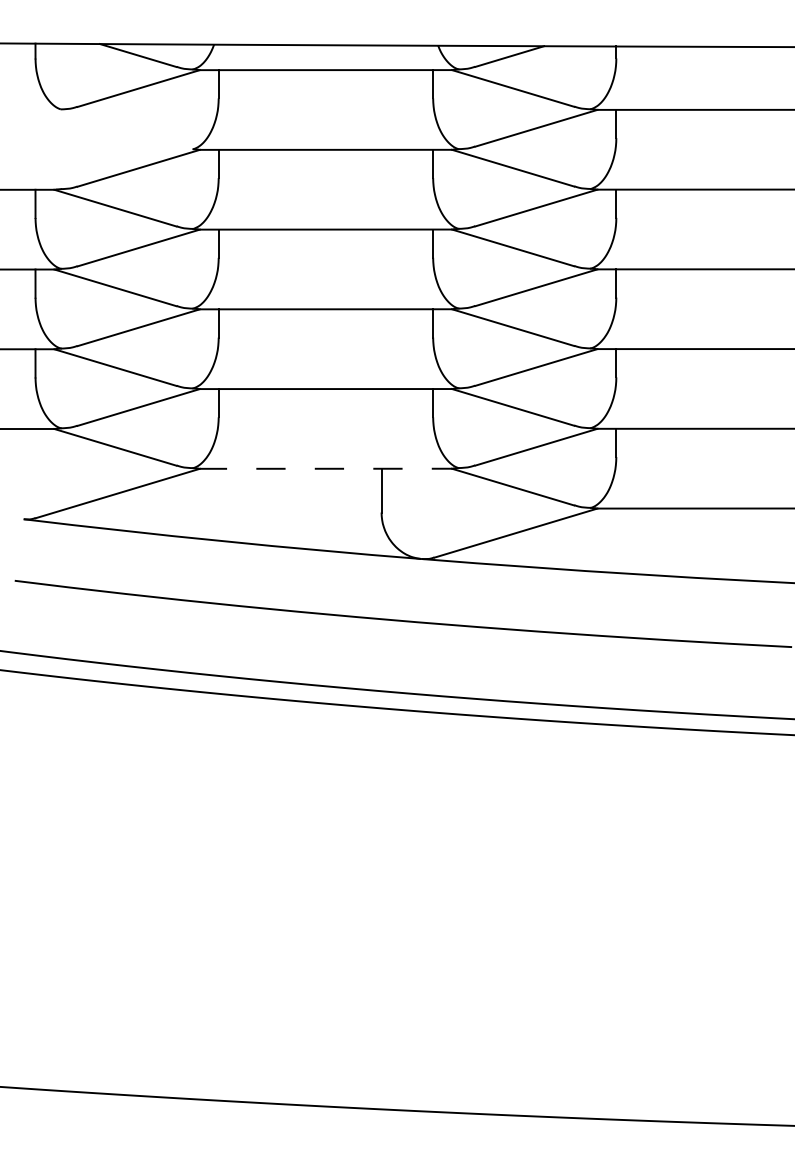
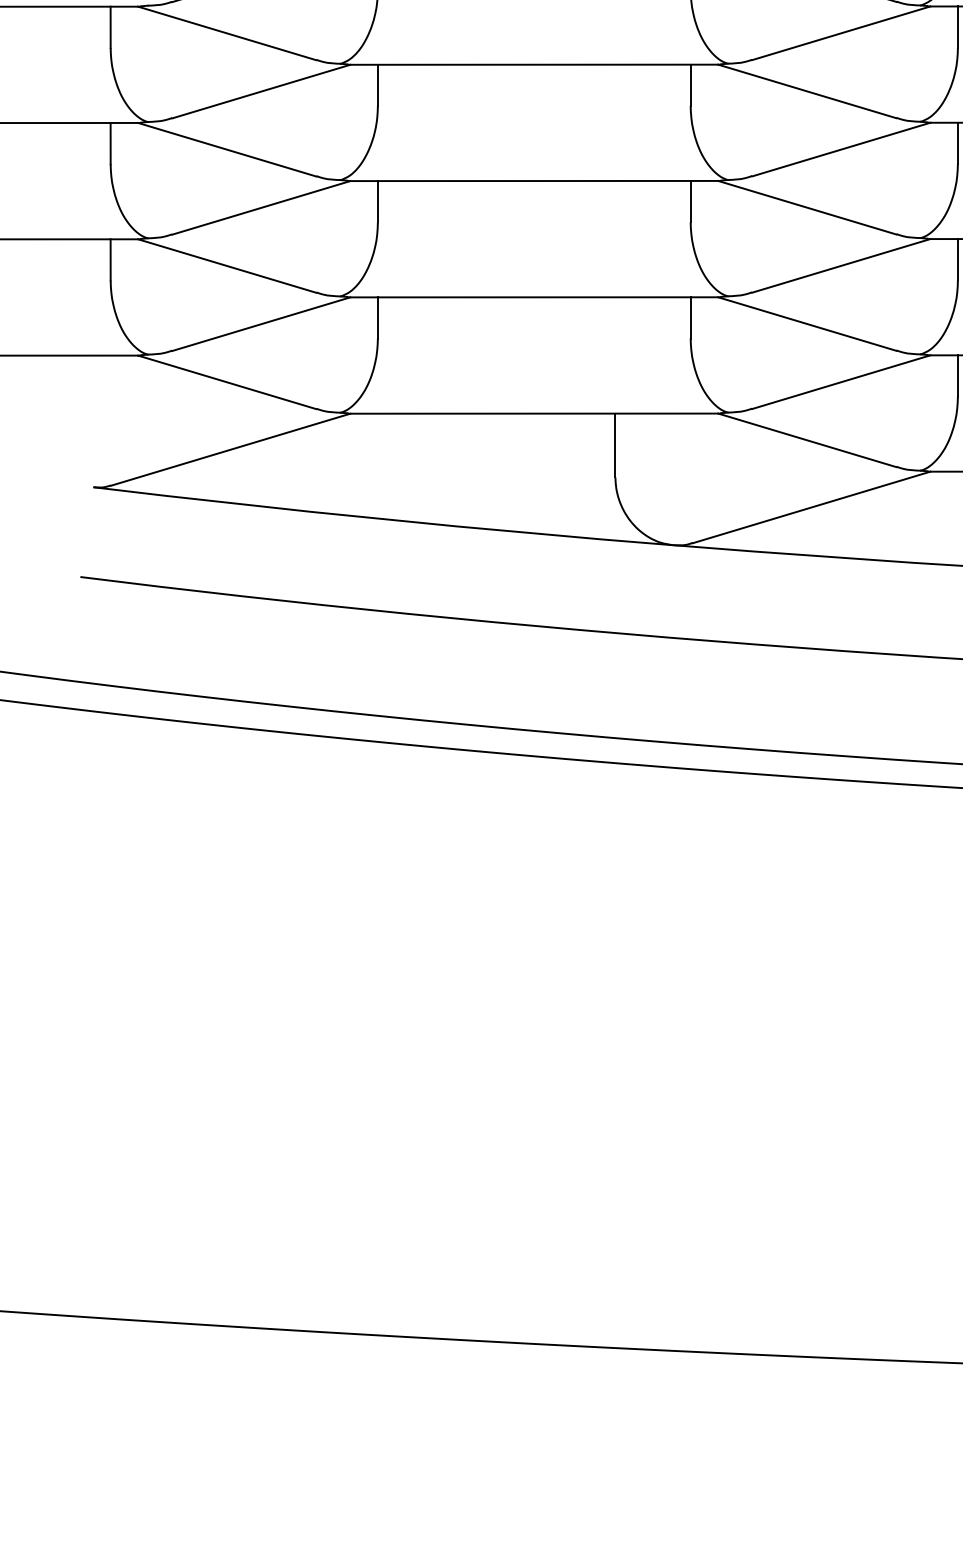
line: (326, 468) -> (535, 413), dashed -> solid

